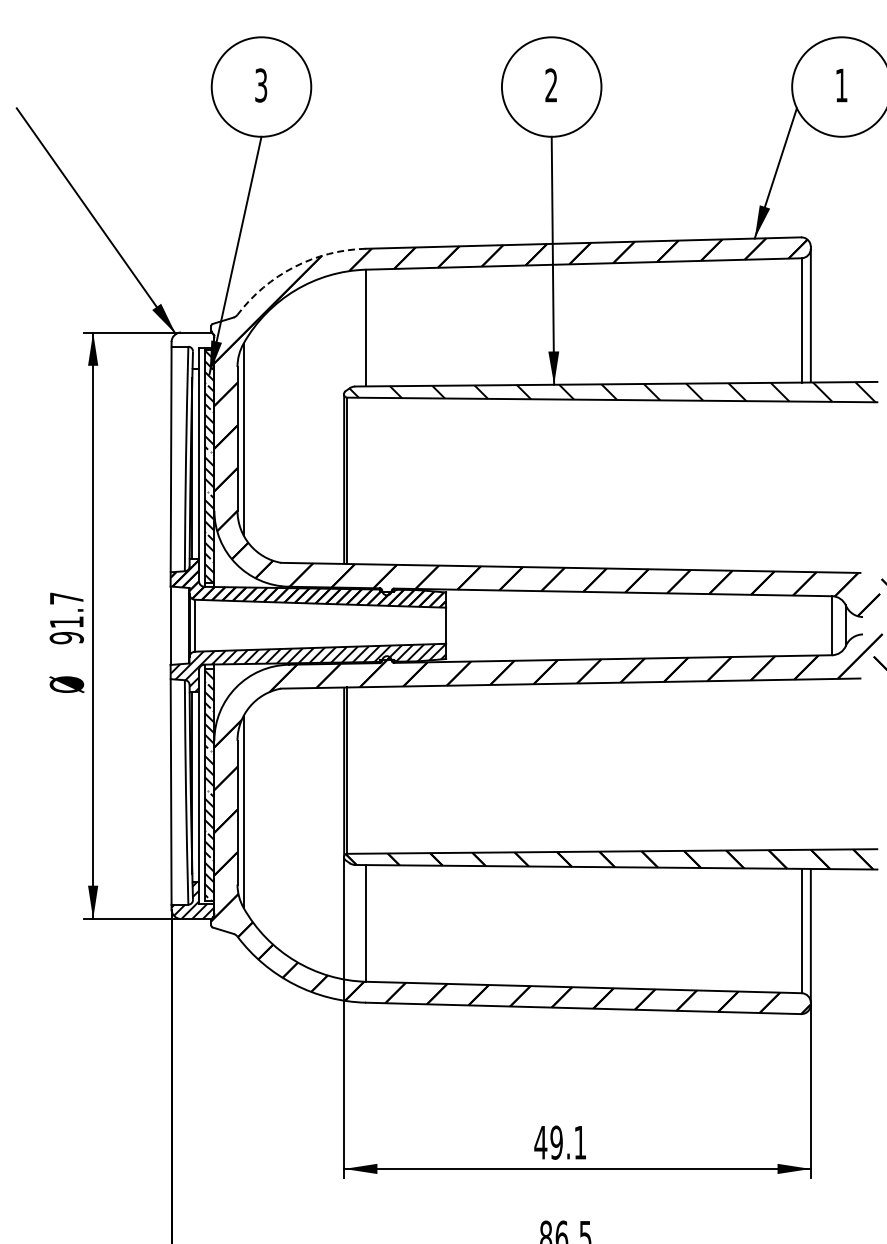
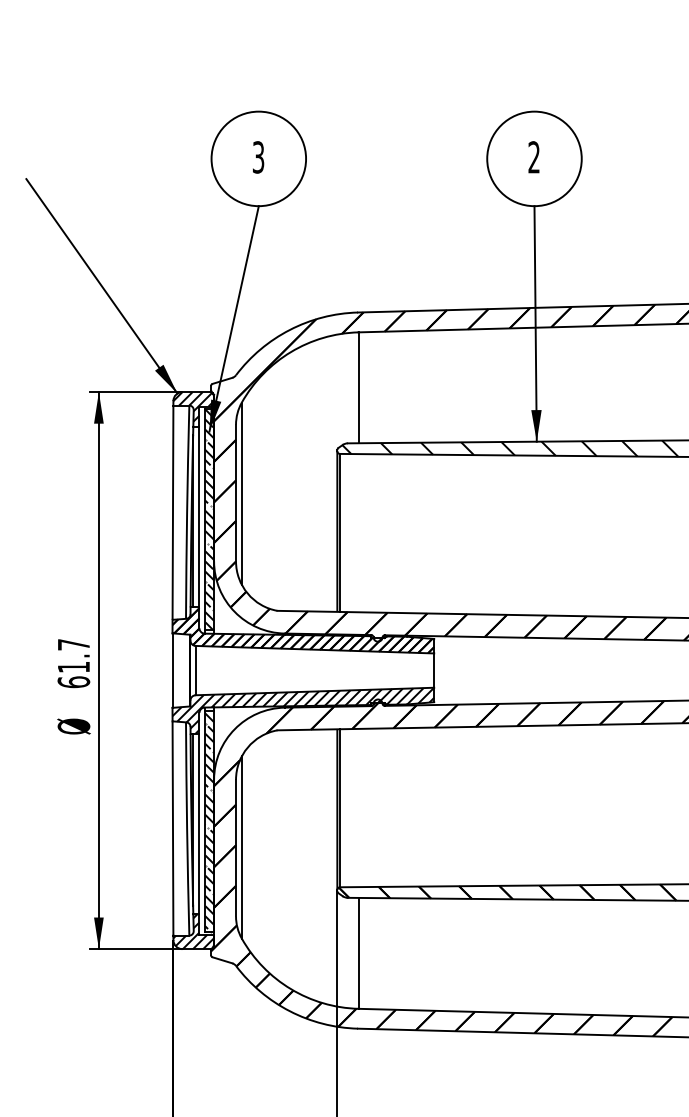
arc: (294, 267) -> (290, 330), dashed -> solid
hatch: (192, 350) -> (193, 409), added
text: (66, 637) -> (73, 681), 91.7 -> 61.7

